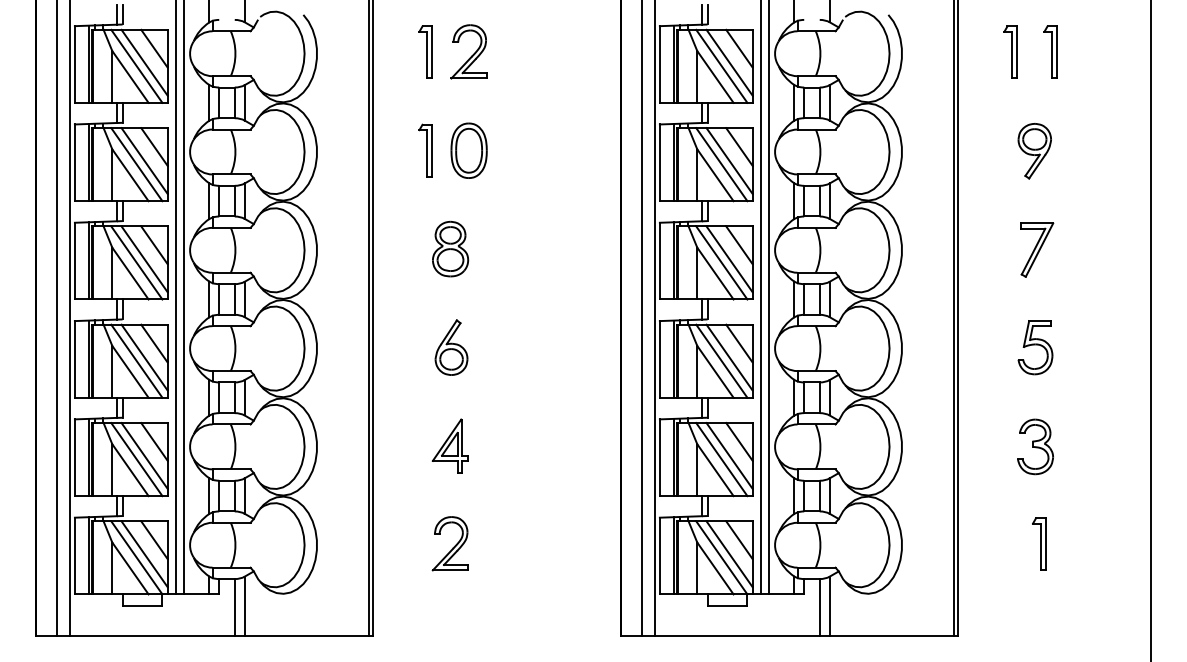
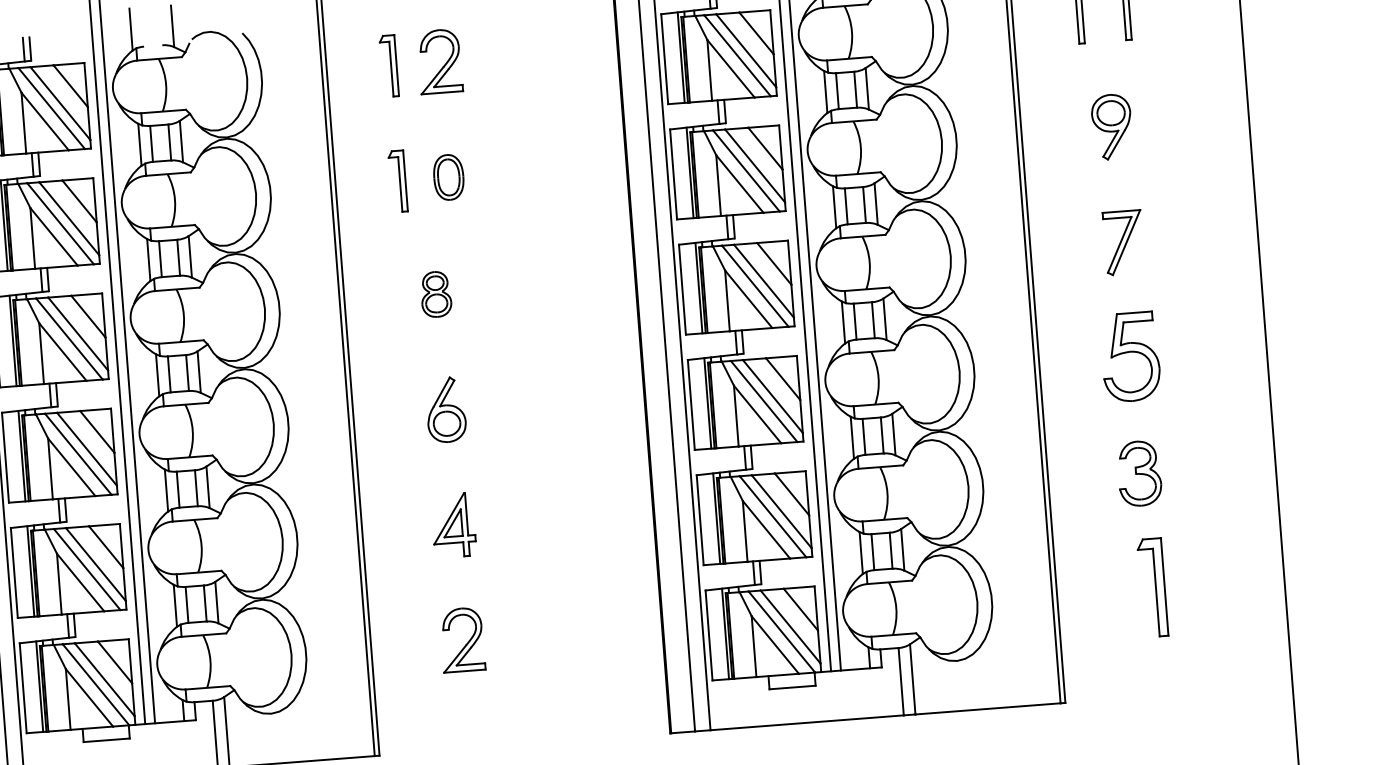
part: (468, 150) -> (448, 177), size x0.7
part: (450, 248) -> (435, 293), size x0.7
part: (1035, 347) -> (1130, 357), size x1.4
part: (1039, 543) -> (1153, 586), size x1.6

